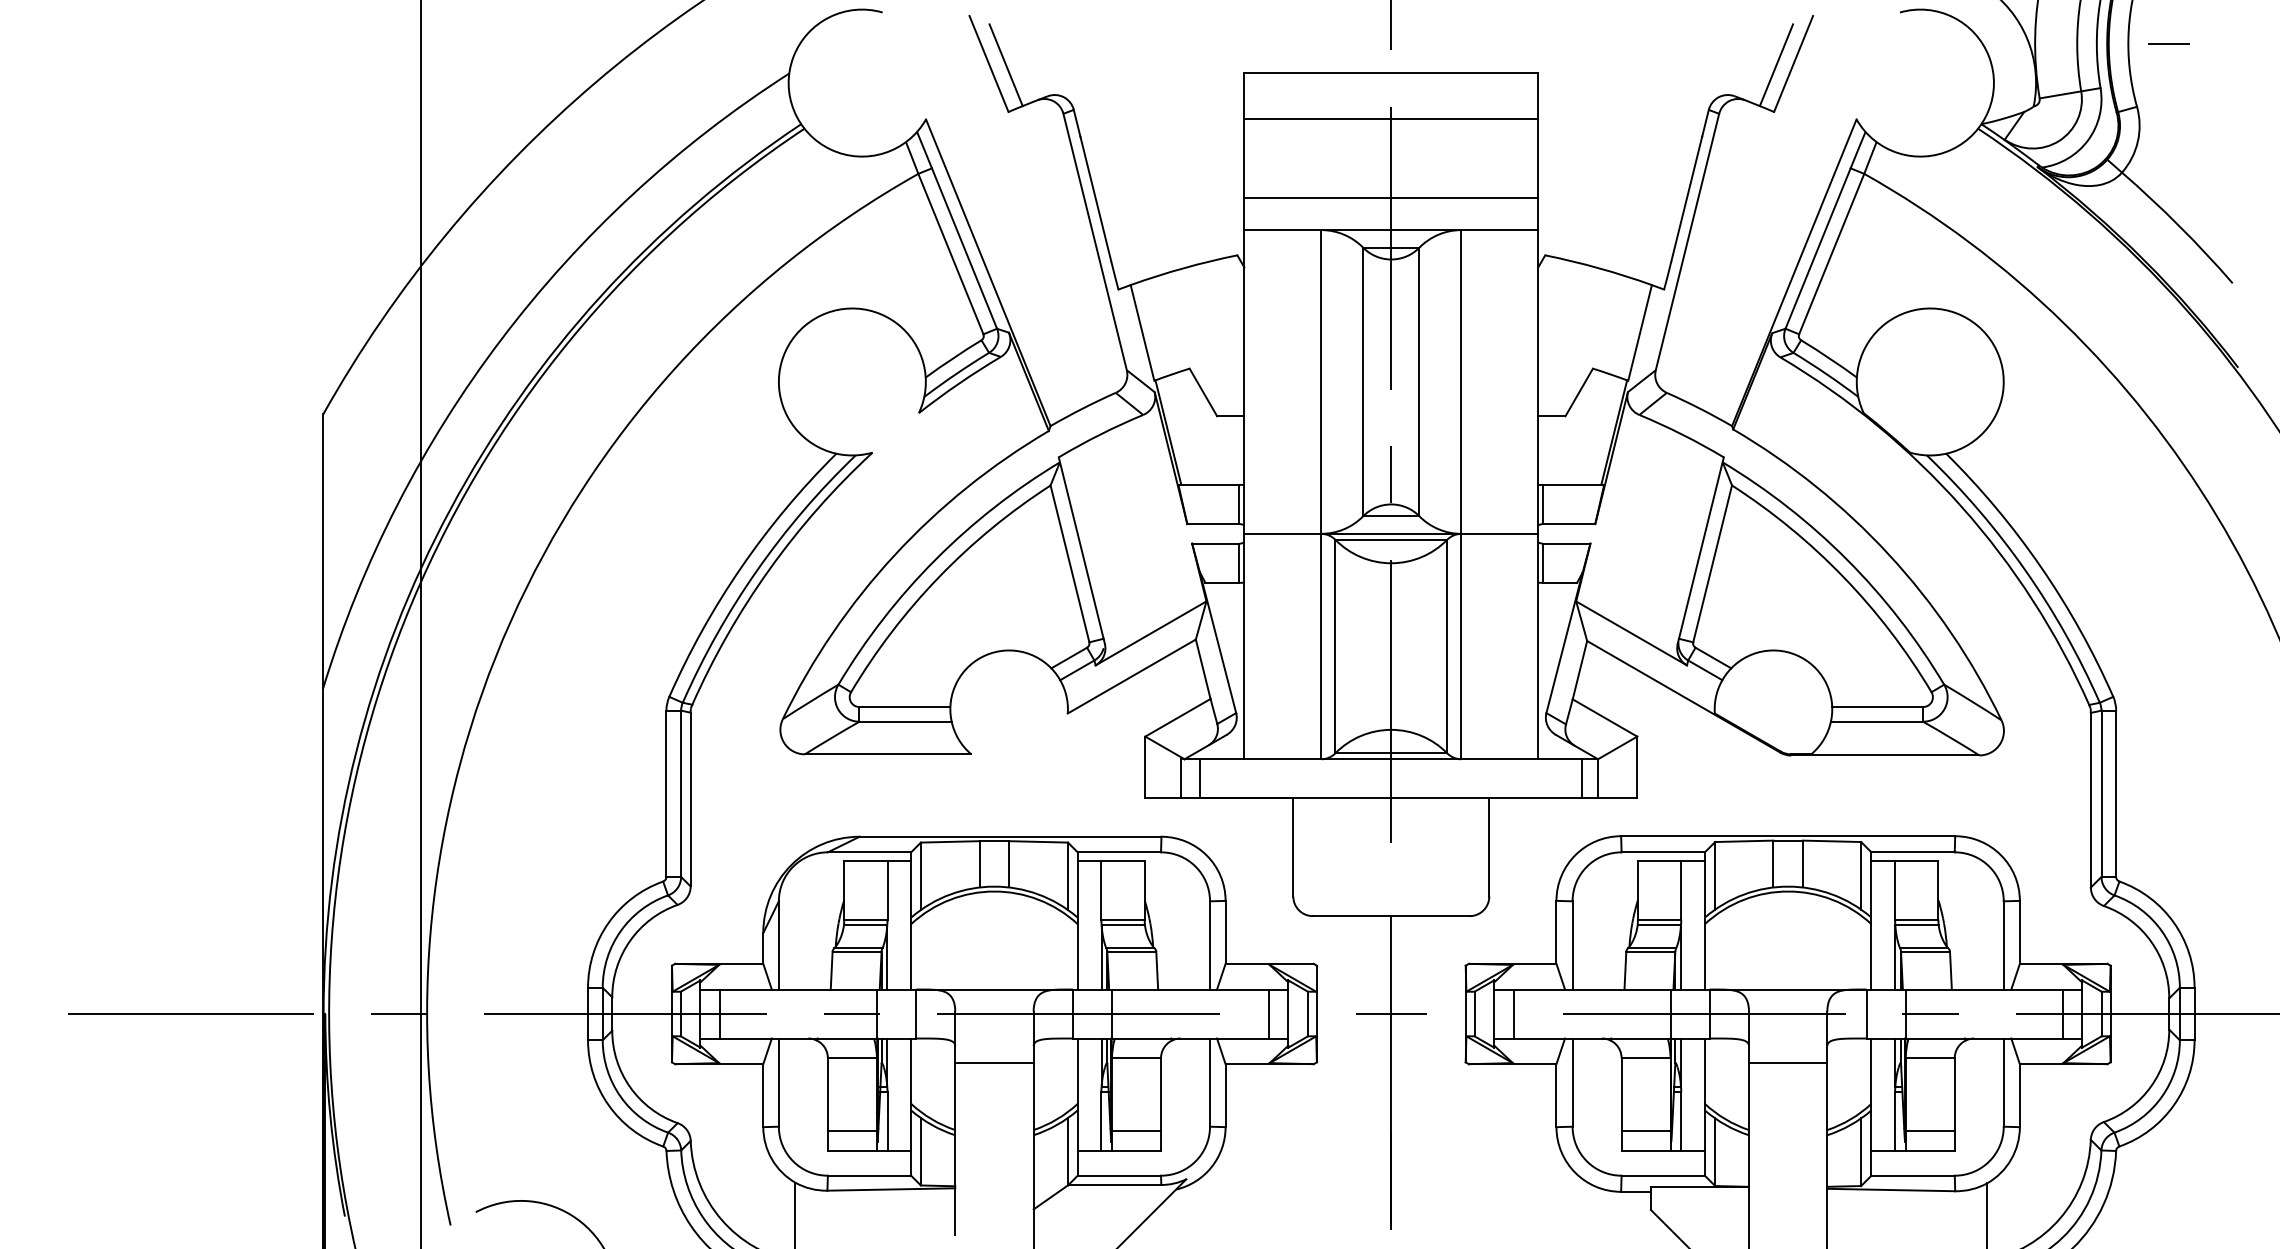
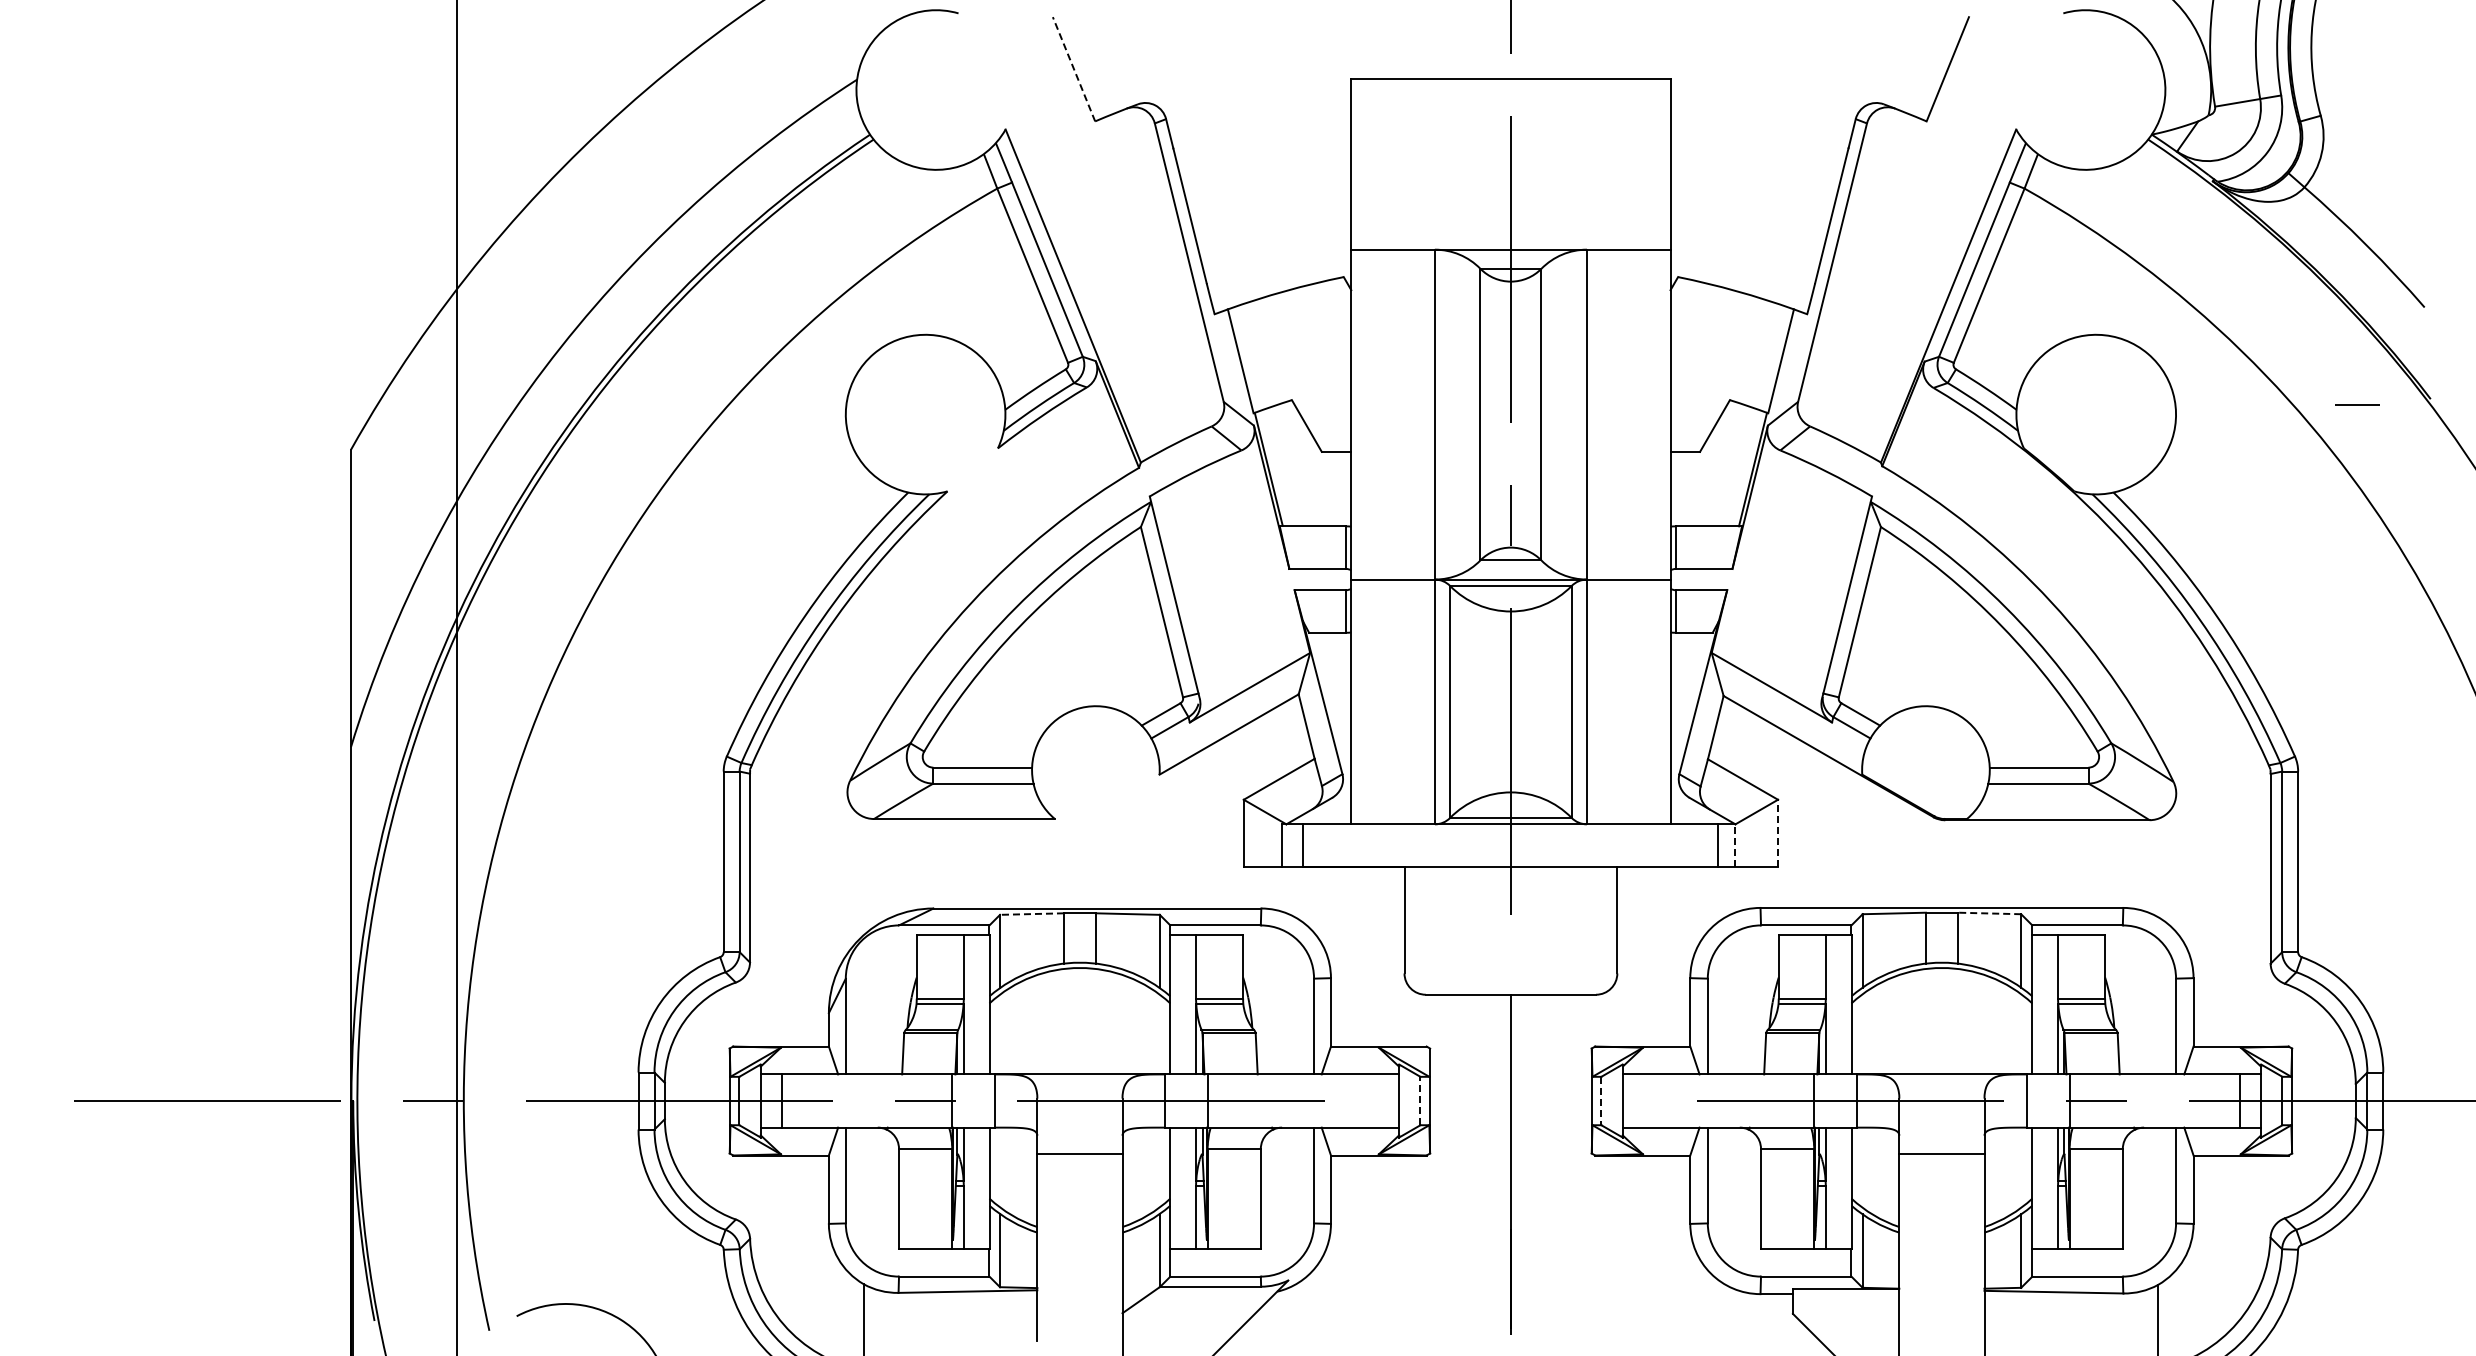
line: (2168, 43) -> (2357, 404), moved
line: (988, 63) -> (1073, 68), solid -> dashed
line: (1006, 65) -> (1092, 70), removed
line: (1776, 65) -> (1929, 70), removed
line: (1390, 118) -> (1510, 128), removed
line: (1390, 197) -> (1510, 214), removed
line: (1637, 767) -> (1778, 833), solid -> dashed
line: (1598, 778) -> (1735, 845), solid -> dashed
line: (1831, 841) -> (1989, 913), solid -> dashed
line: (950, 842) -> (1032, 914), solid -> dashed
line: (1268, 1013) -> (1377, 1100), removed
line: (1308, 1013) -> (1420, 1100), solid -> dashed
line: (1513, 1013) -> (1643, 1100), removed
line: (1390, 1014) -> (1510, 1101), removed
line: (1474, 1014) -> (1601, 1101), solid -> dashed
line: (852, 1131) -> (925, 1228), removed
line: (1135, 1131) -> (1233, 1228), removed
line: (1645, 1131) -> (1787, 1228), removed
line: (1929, 1131) -> (2095, 1228), removed

